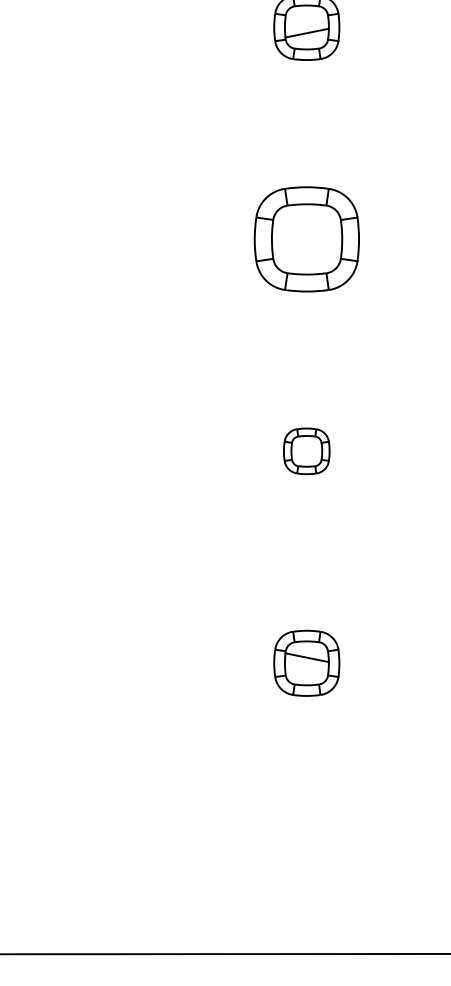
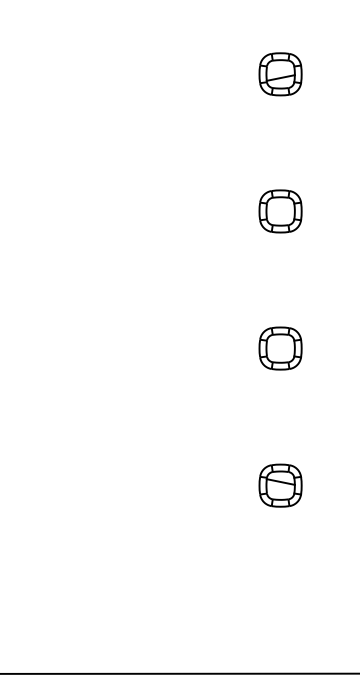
part: (306, 239) -> (280, 211), size x0.62
part: (306, 451) -> (280, 348), size x1.43

